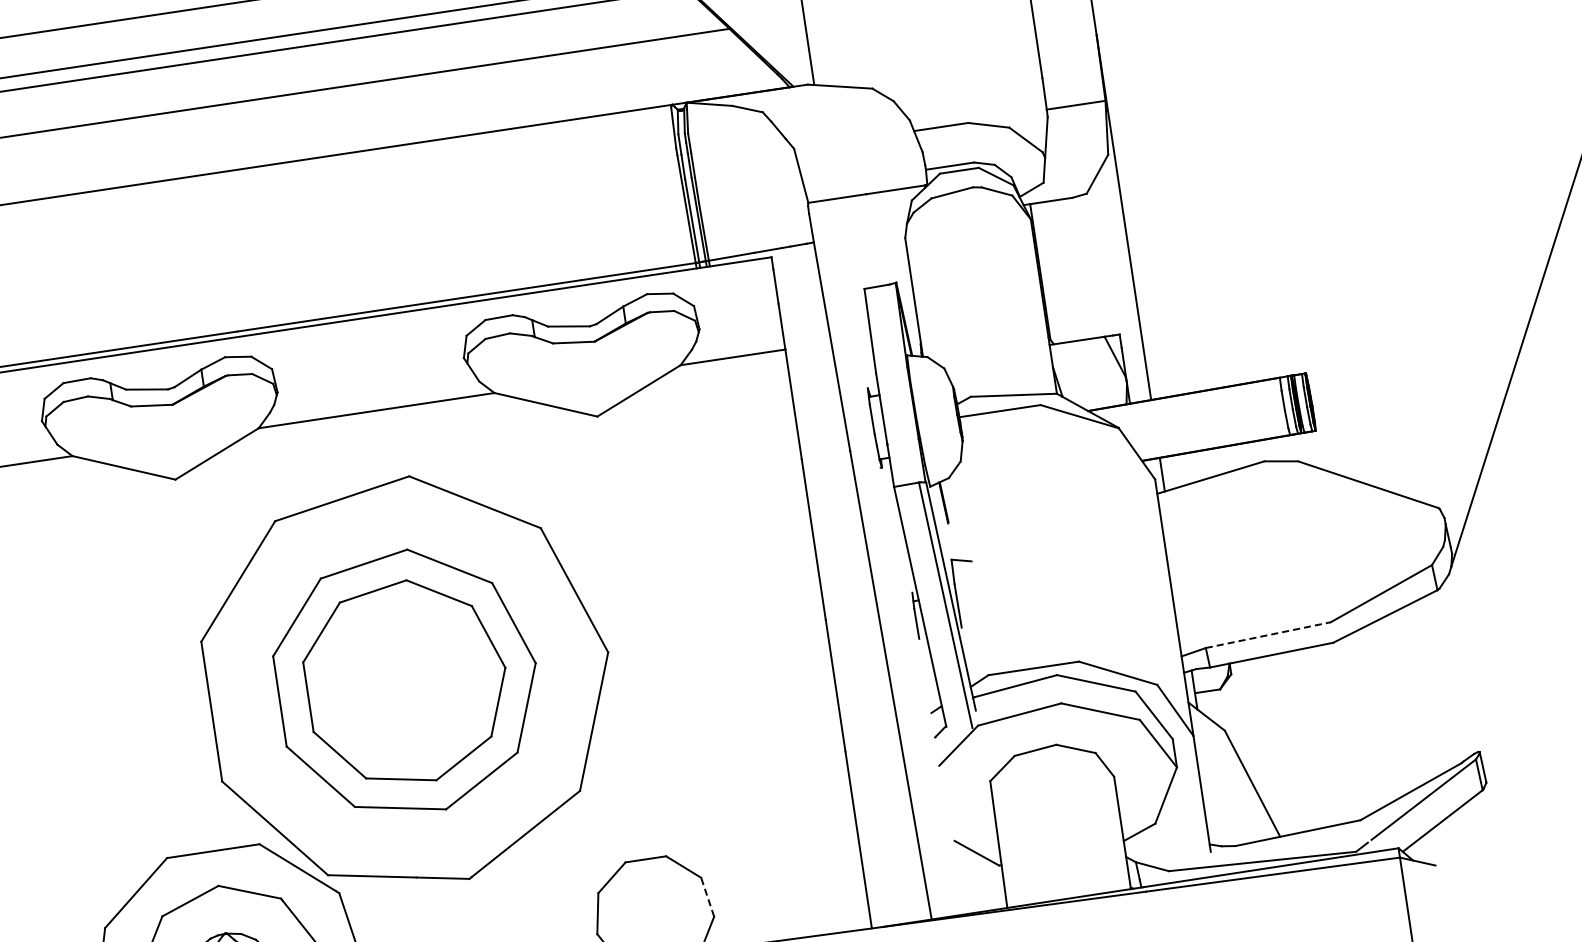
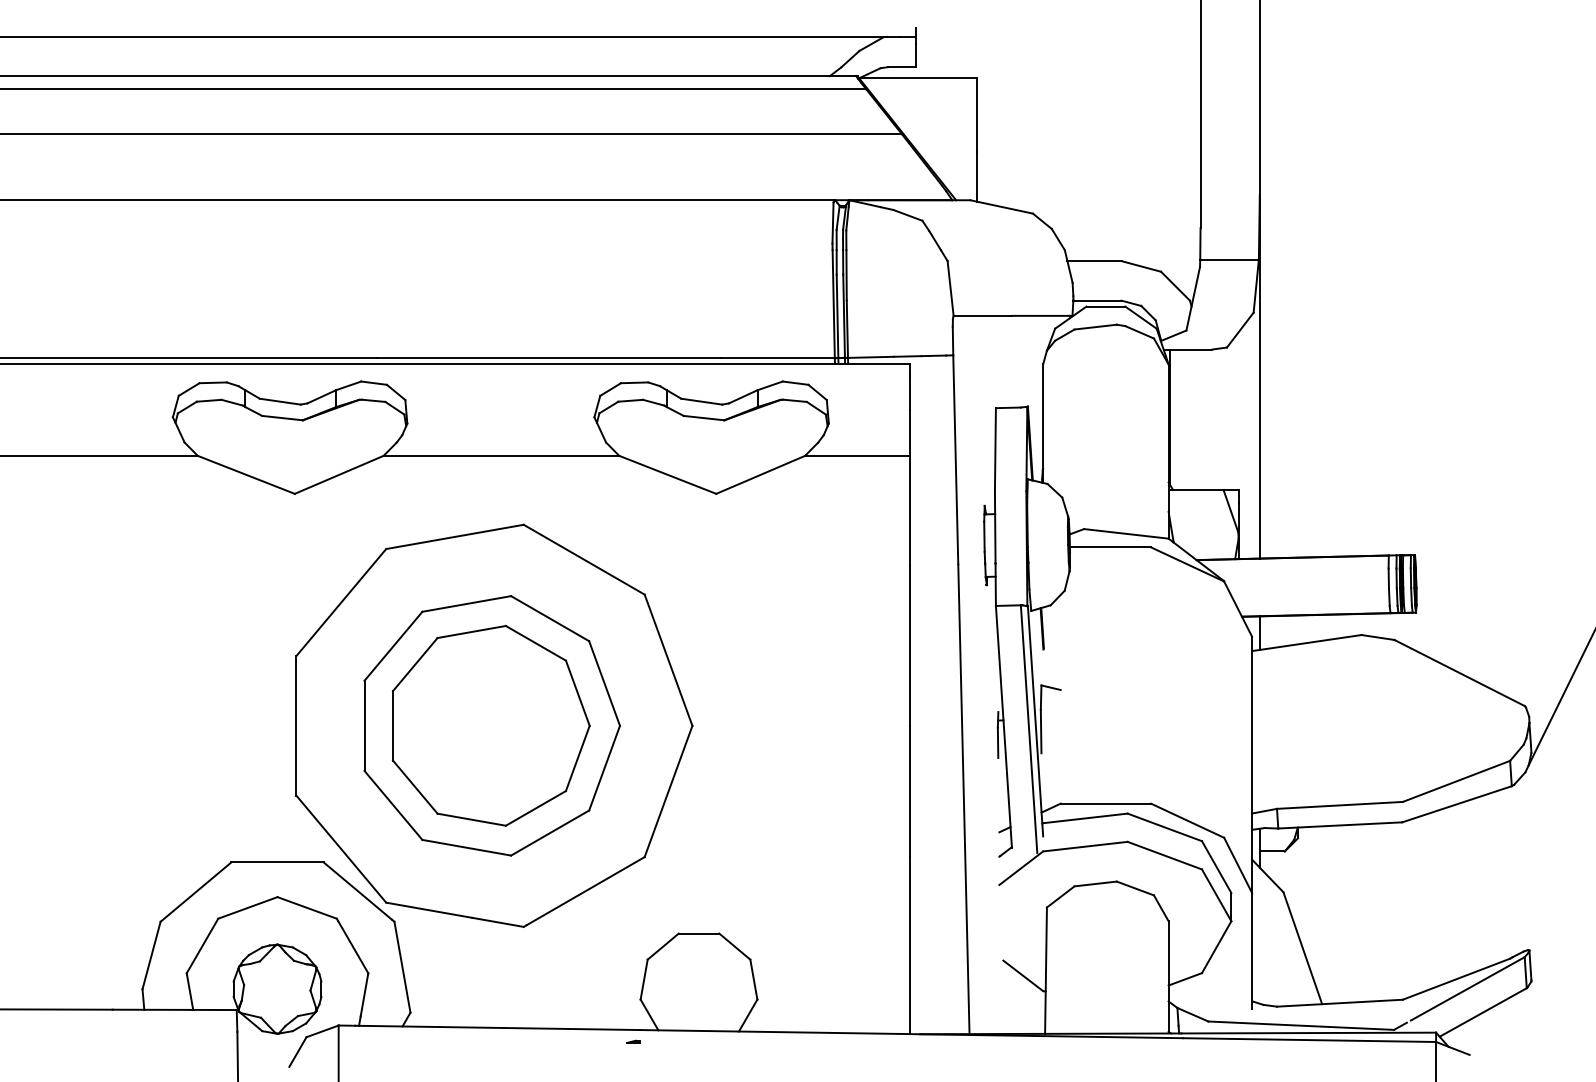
line: (1268, 635) -> (1340, 805), dashed -> solid
line: (707, 897) -> (753, 979), dashed -> solid

